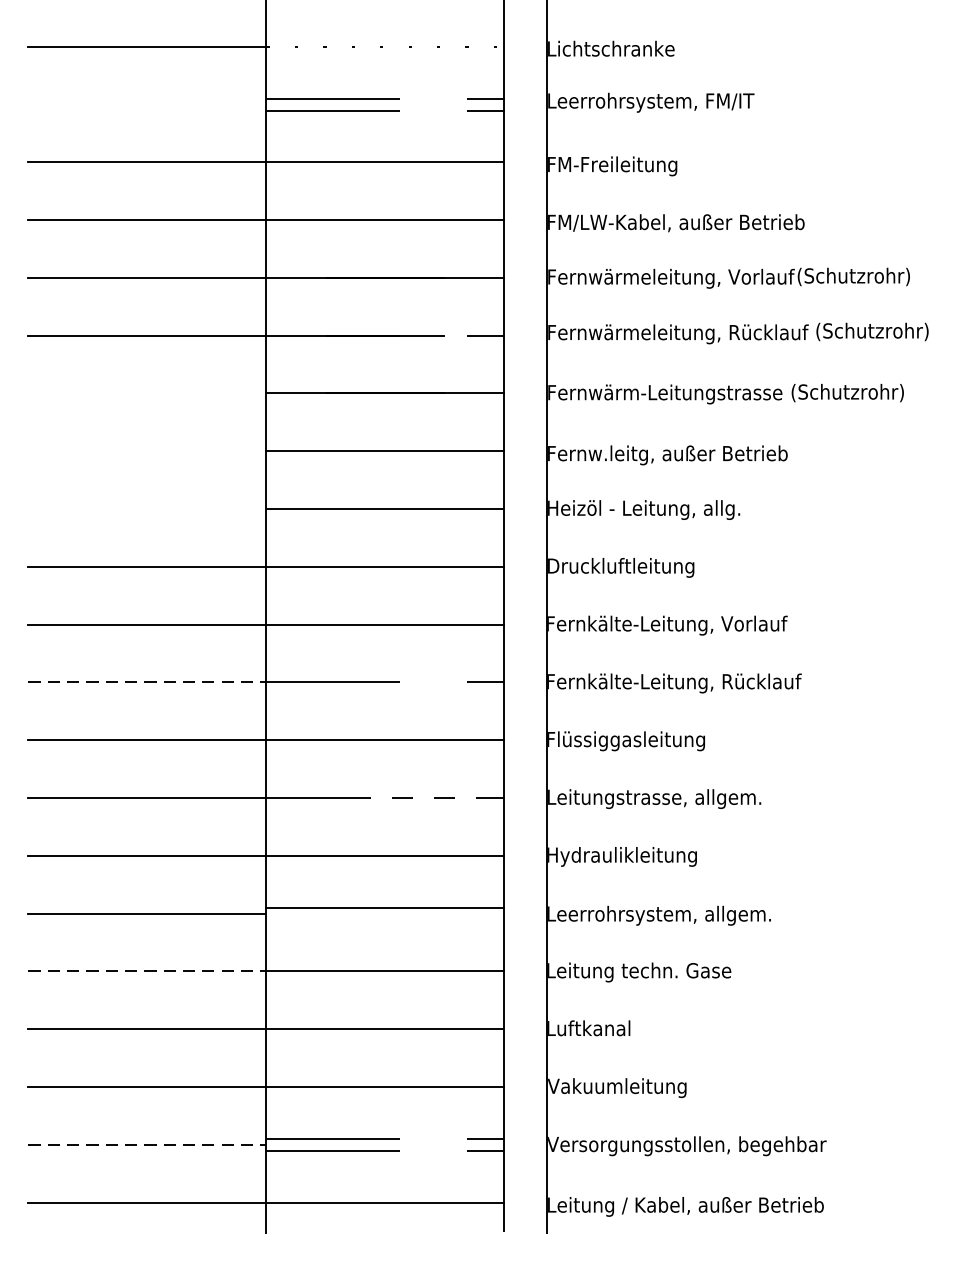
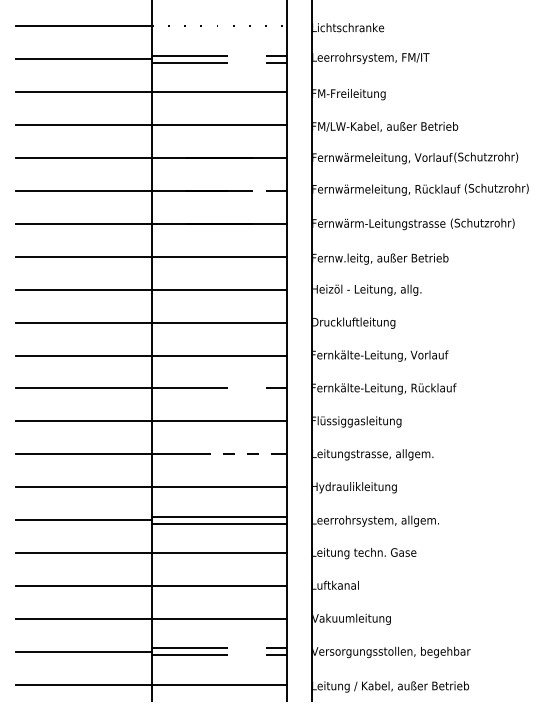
line: (146, 104) -> (83, 59), added
line: (146, 392) -> (83, 223), added
line: (146, 450) -> (83, 256), added
line: (146, 508) -> (83, 289), added
line: (146, 682) -> (83, 388), dashed -> solid
line: (385, 921) -> (219, 524), added
line: (146, 970) -> (83, 552), dashed -> solid
line: (146, 1144) -> (83, 651), dashed -> solid

